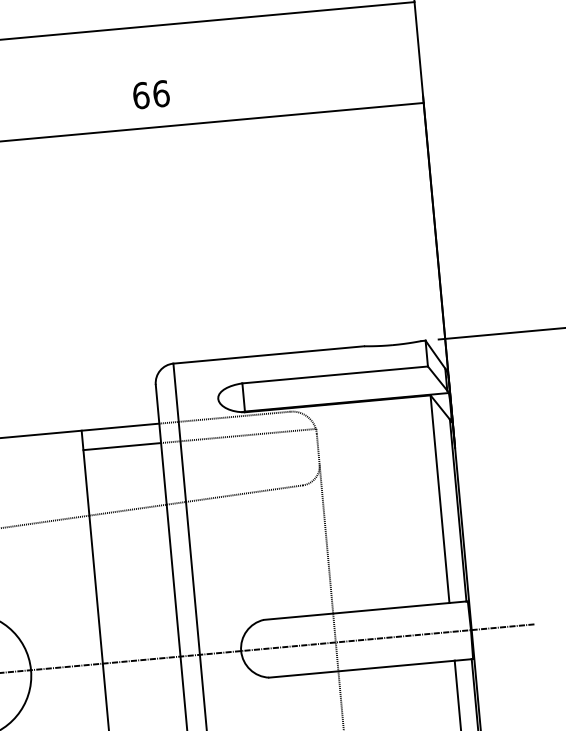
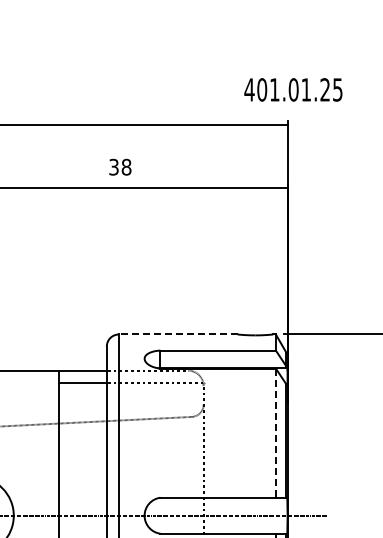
text: (151, 93) -> (120, 166), 66 -> 38
line: (267, 355) -> (177, 334), solid -> dashed
line: (439, 499) -> (275, 433), solid -> dashed

